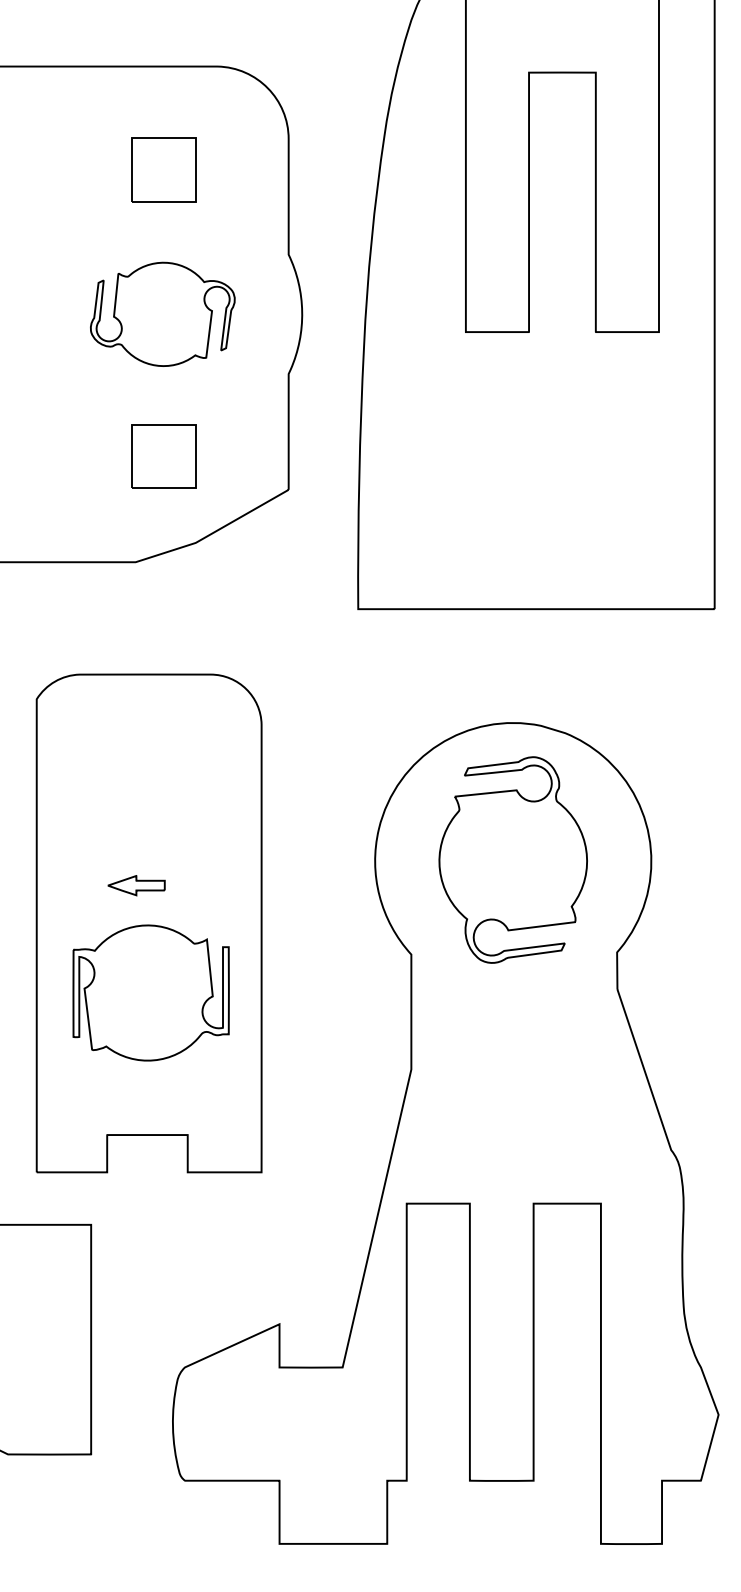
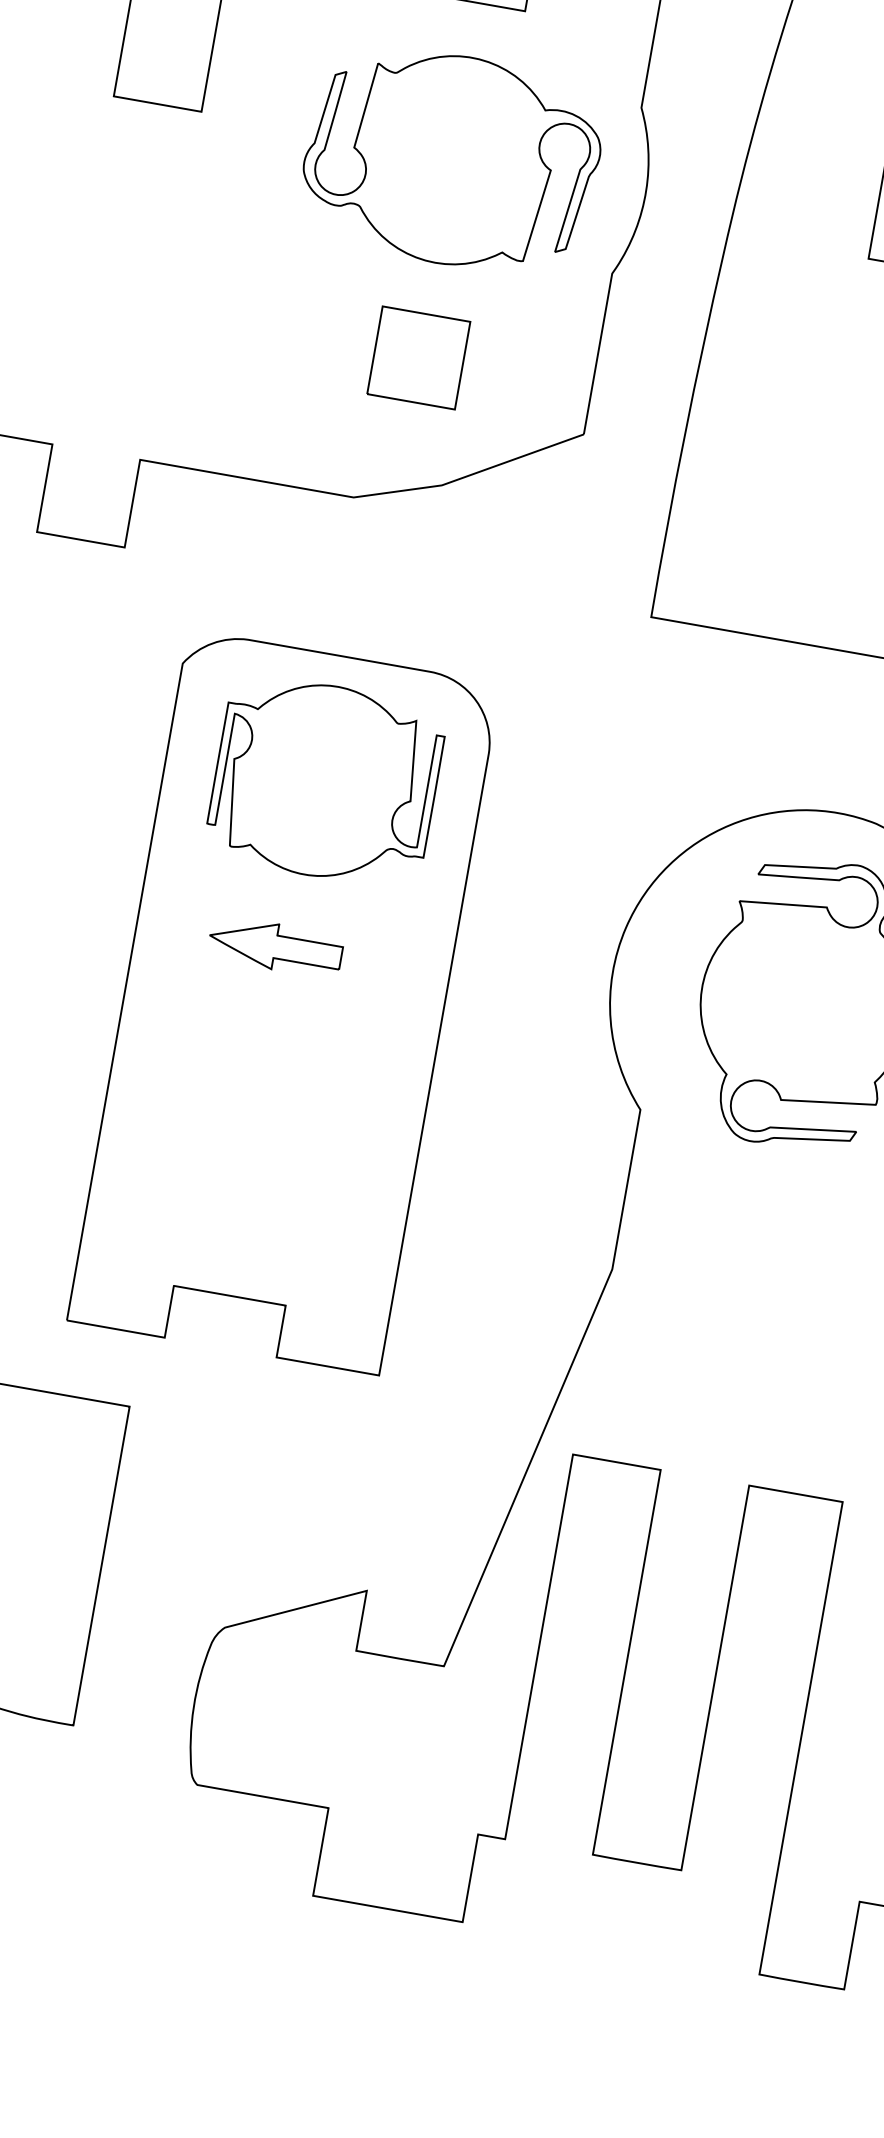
part: (162, 314) -> (451, 160), size x1.43
part: (136, 885) -> (275, 946), size x1.67
part: (150, 992) -> (324, 780), moved

